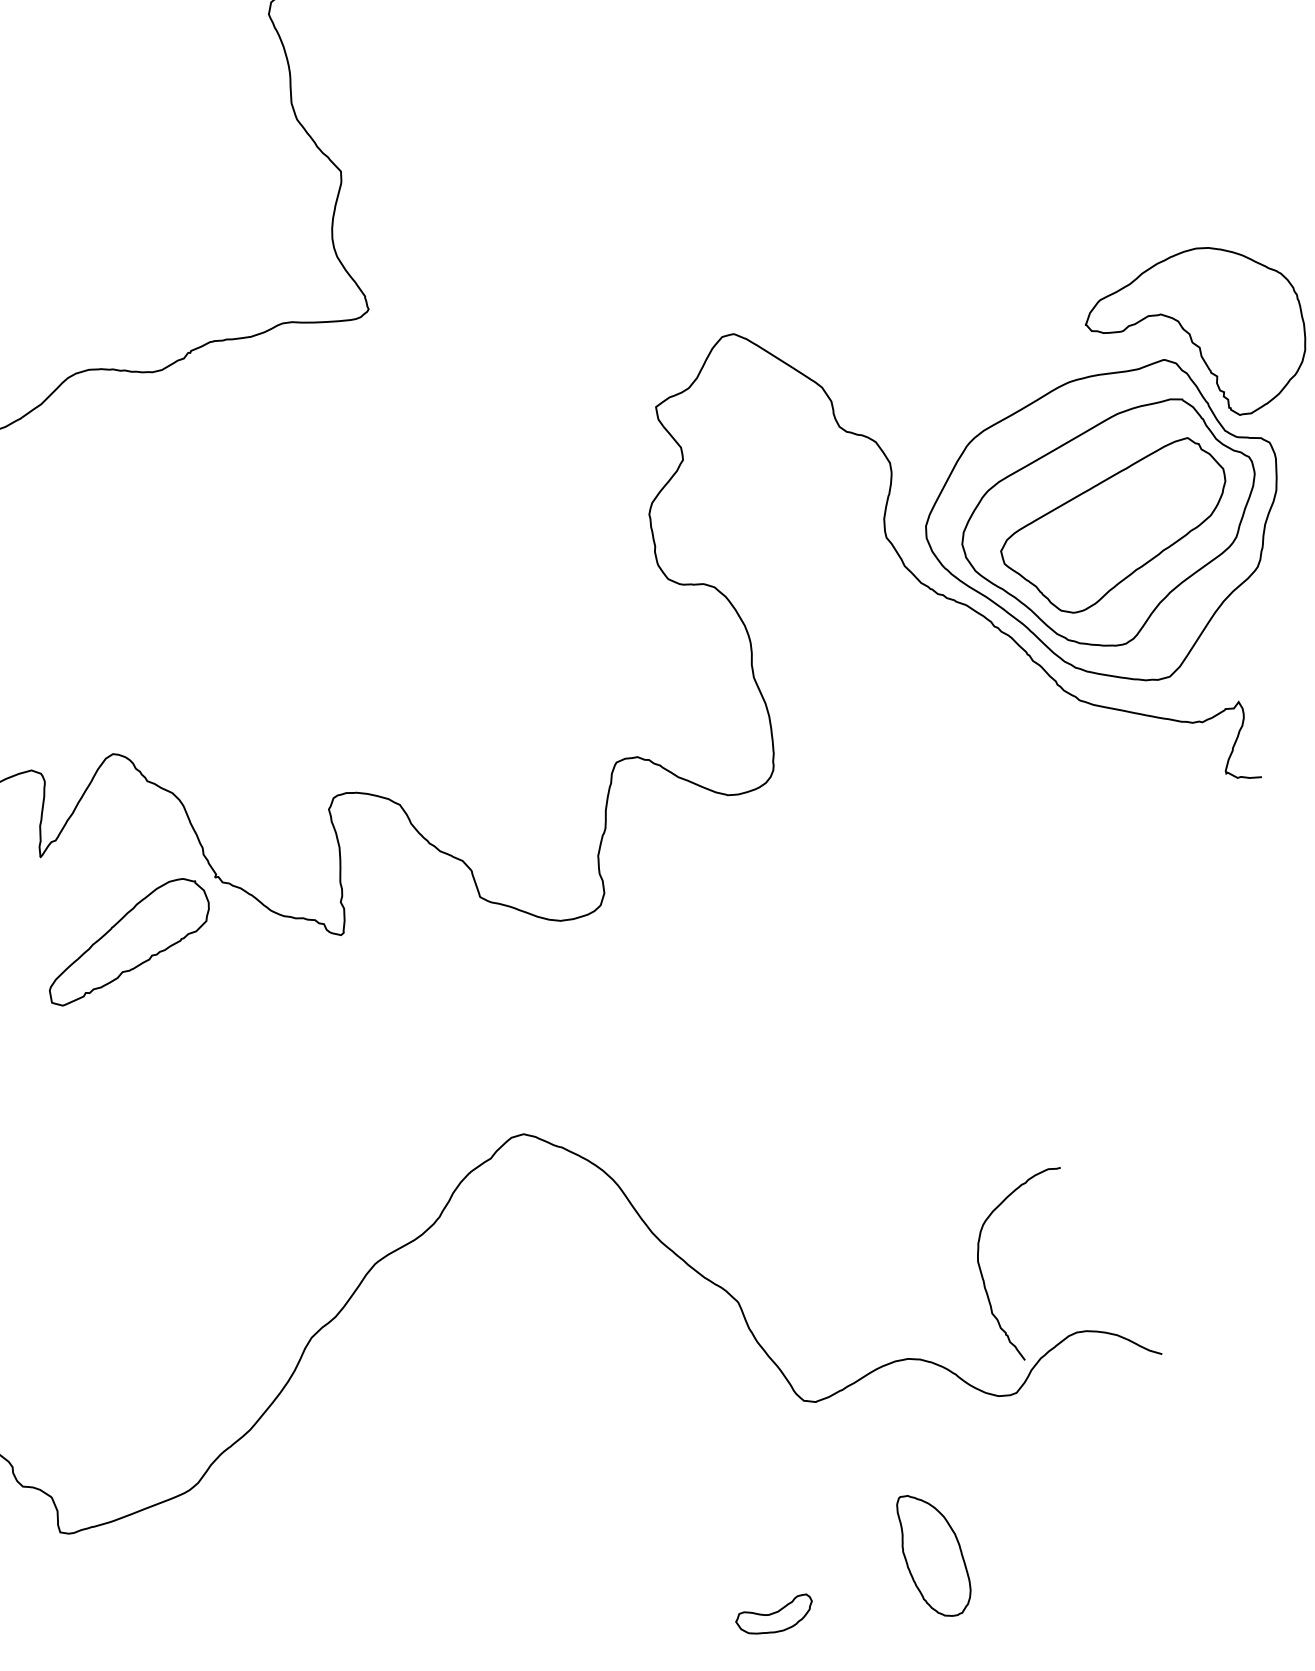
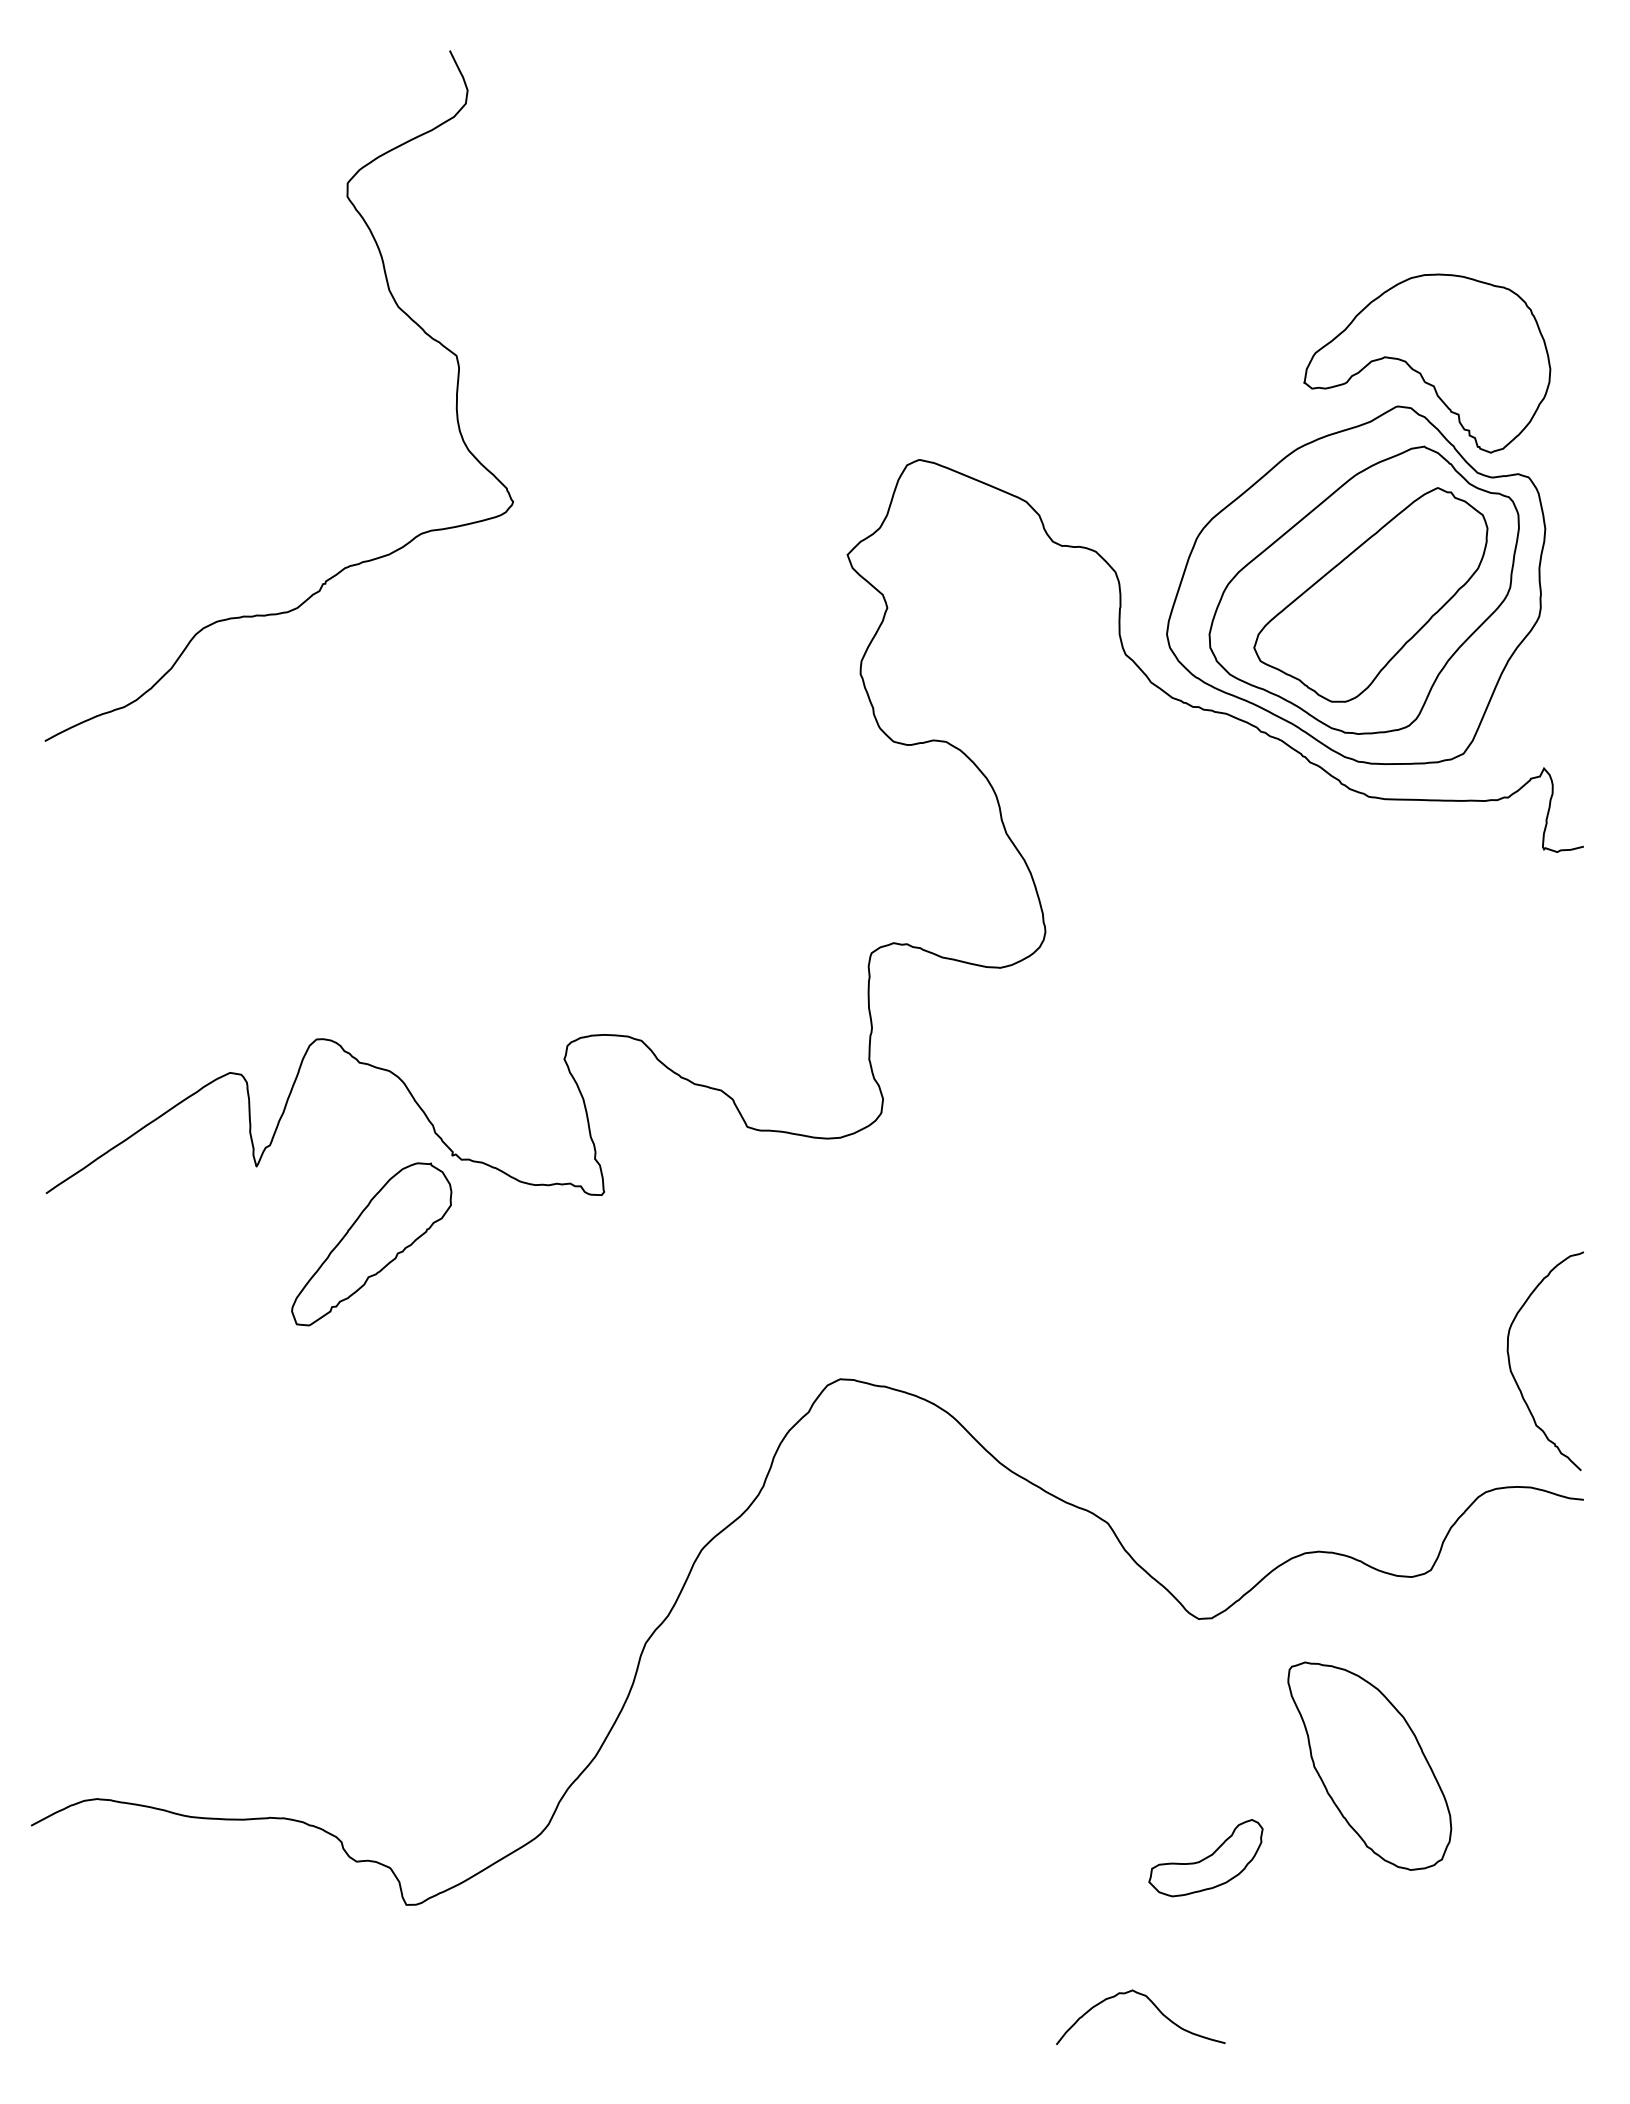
curve: (980, 1267) -> (1514, 1376), moved
part: (932, 1556) -> (1369, 1765), size x1.67
part: (773, 1613) -> (1205, 1858), size x1.43

